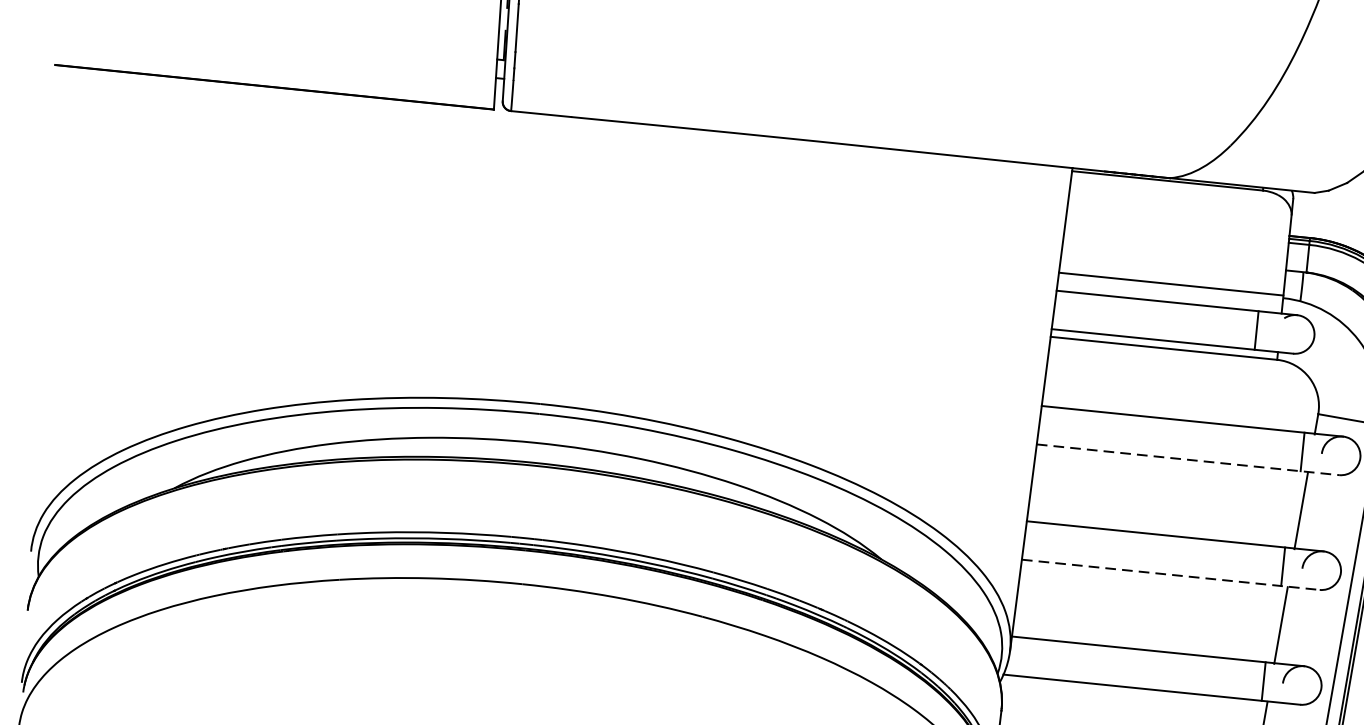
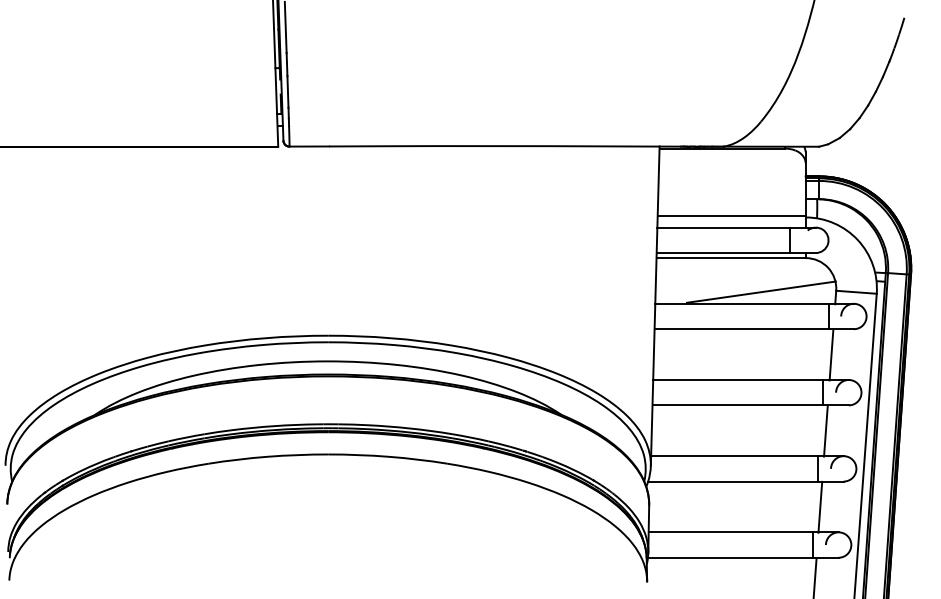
line: (1203, 403) -> (760, 291), added
line: (1188, 460) -> (754, 329), dashed -> solid
line: (1172, 575) -> (751, 405), dashed -> solid

